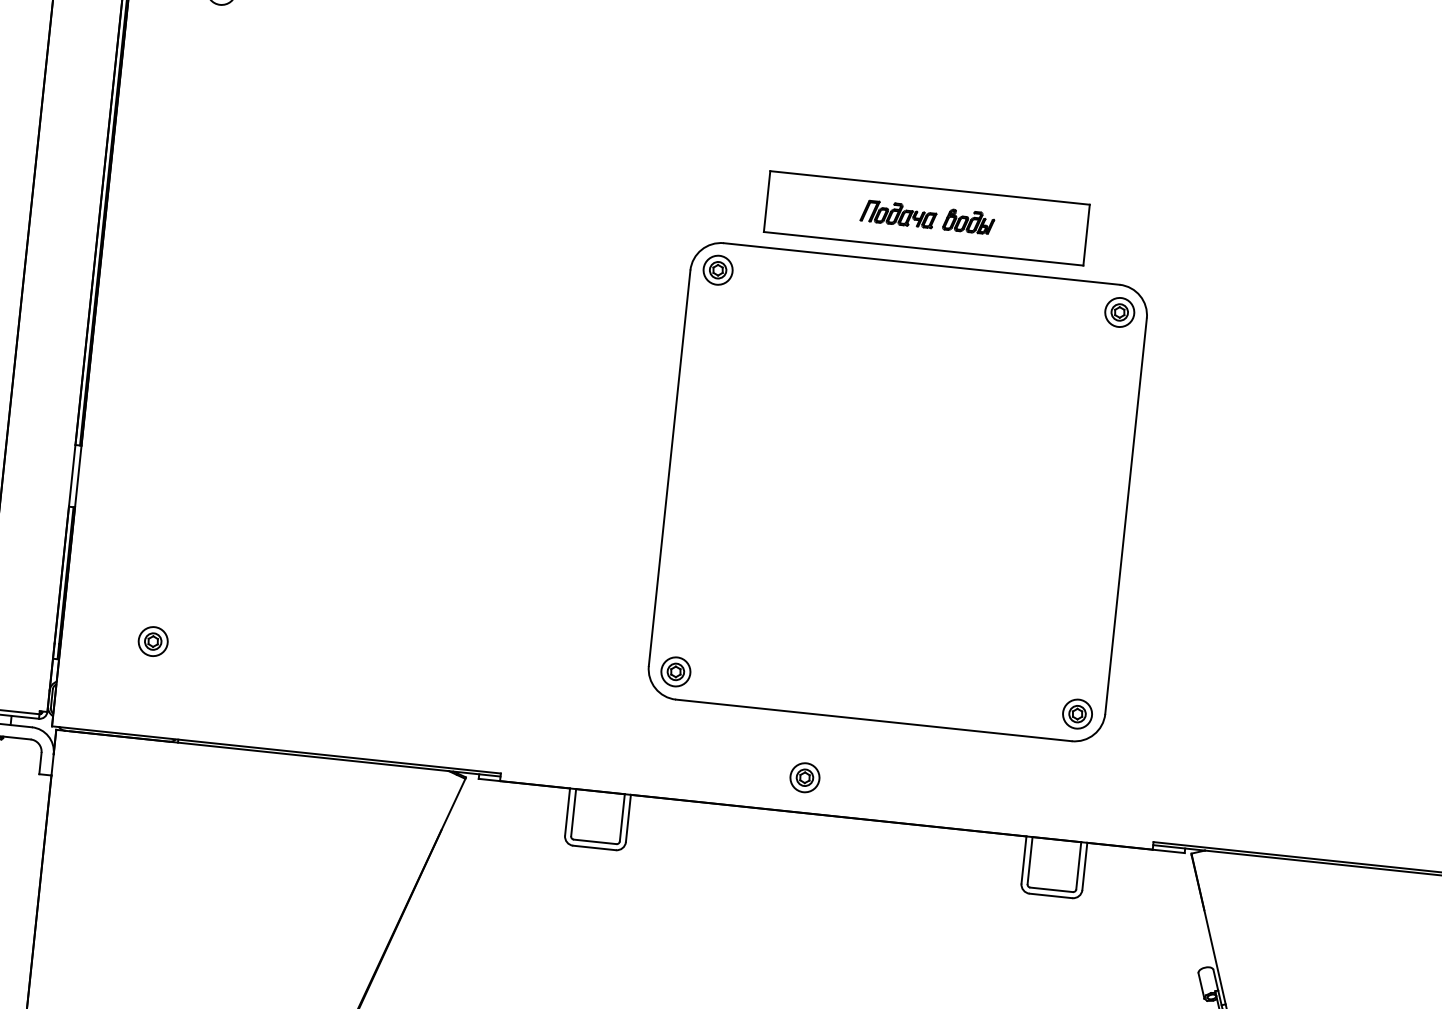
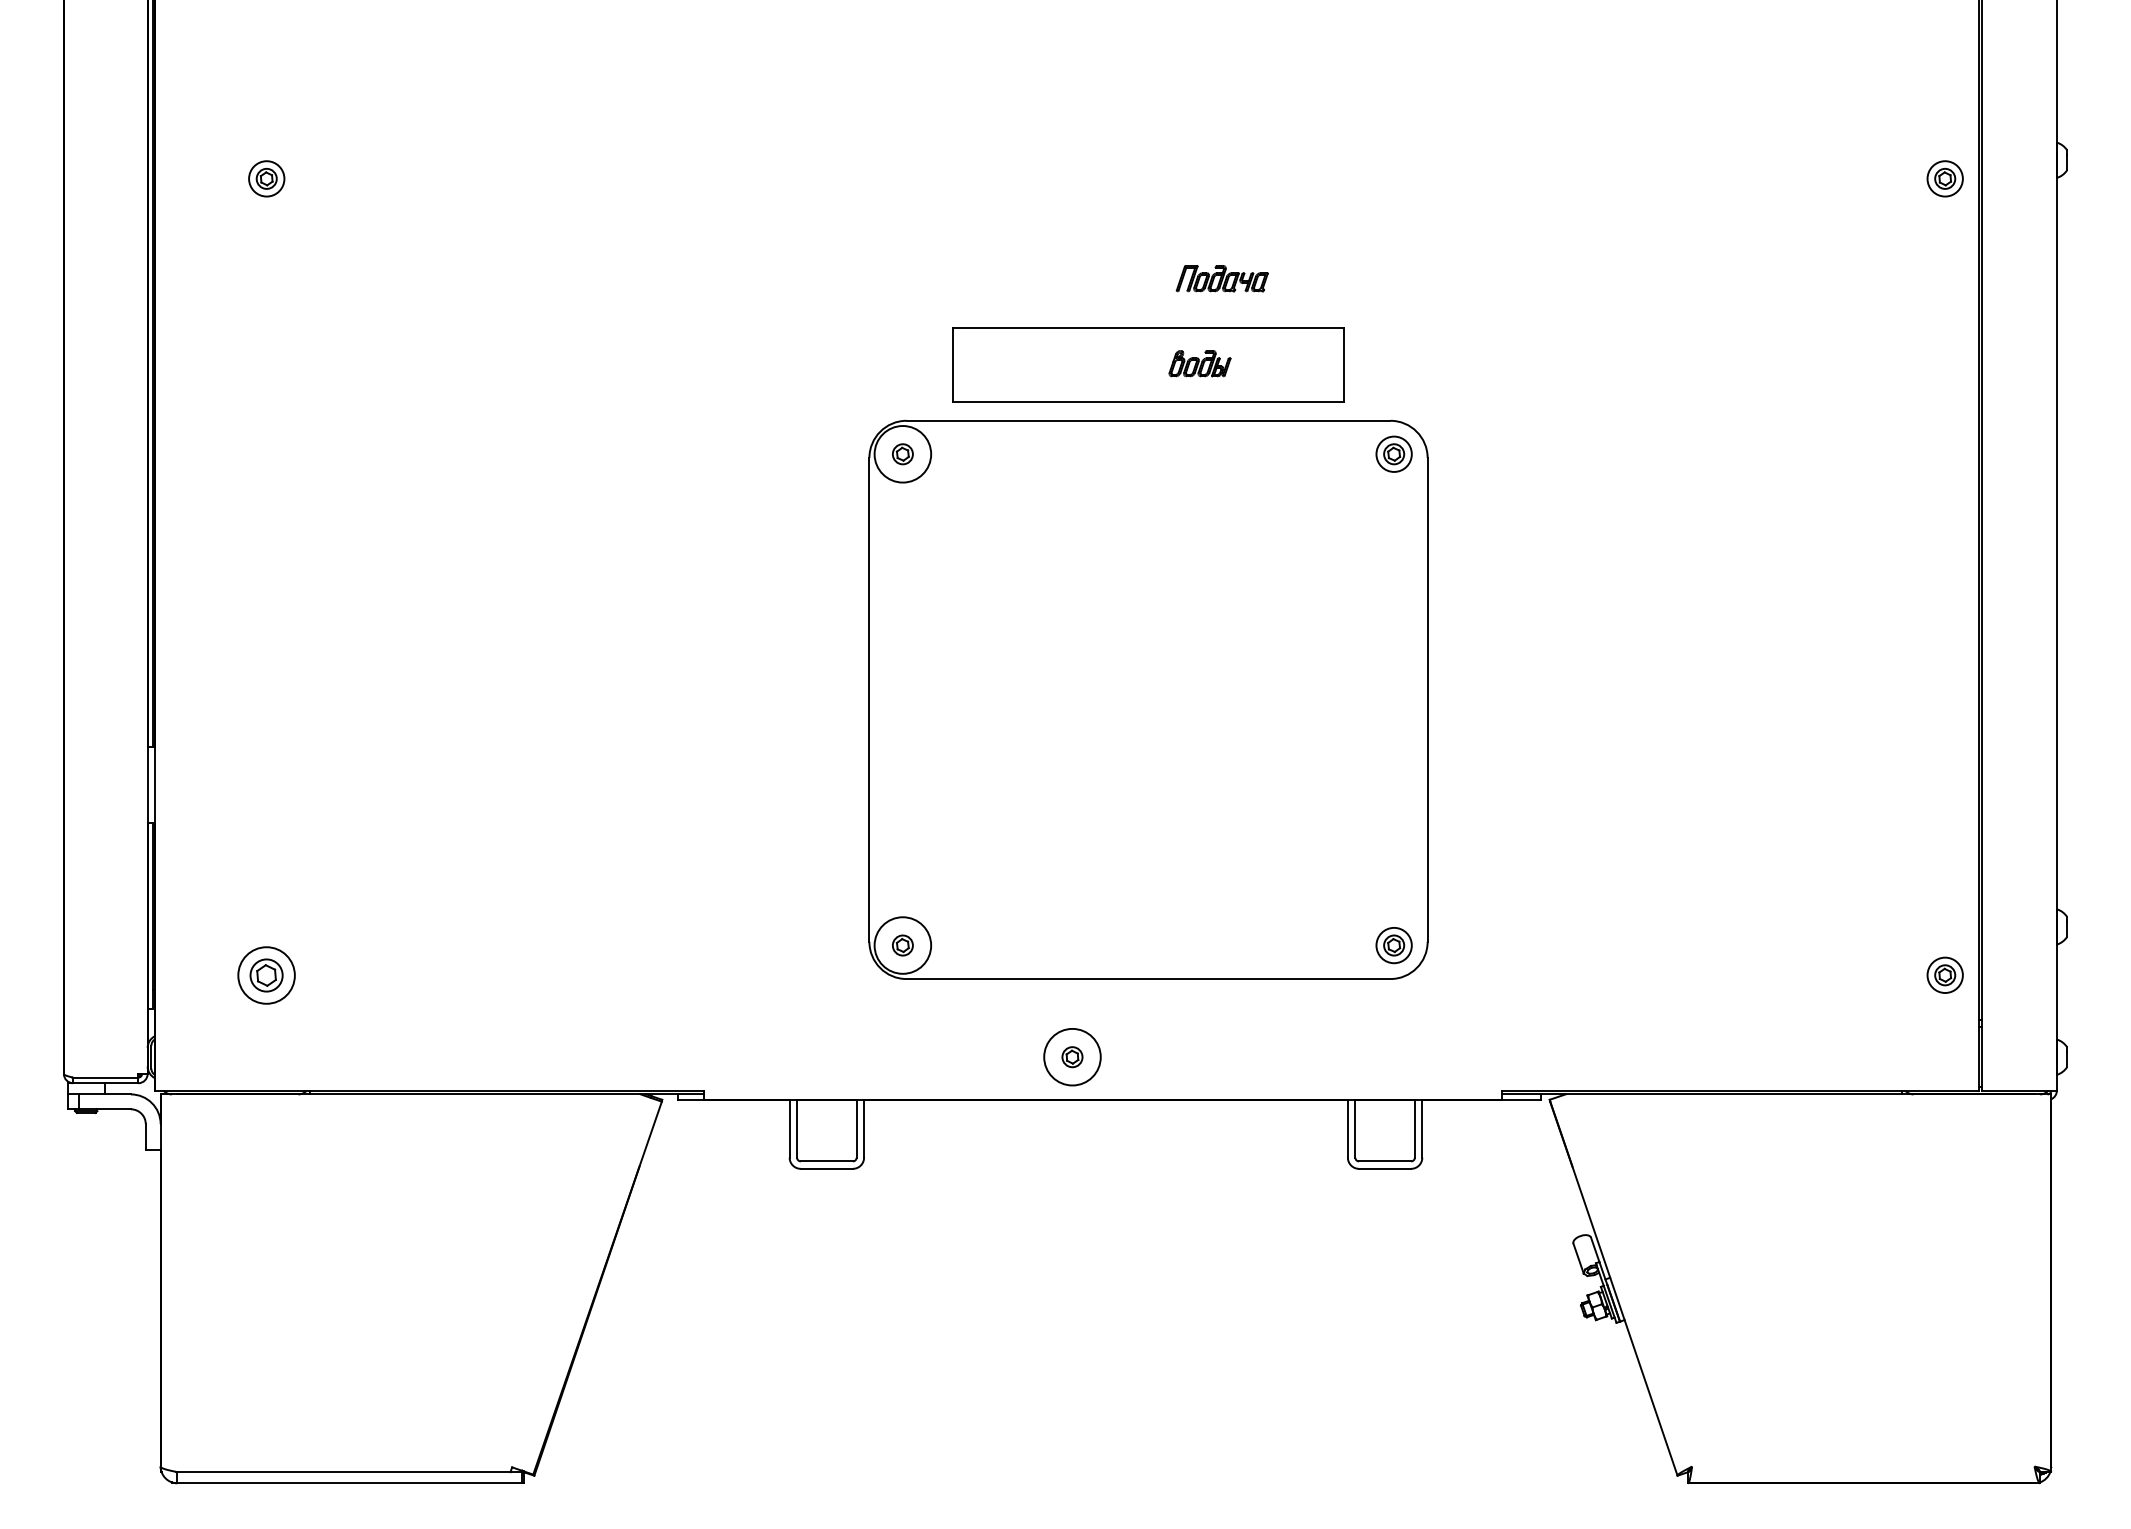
part: (898, 214) -> (1221, 278), moved
circle: (717, 269) -> (902, 453), size x1.6
part: (153, 640) -> (266, 974), size x1.6
circle: (675, 671) -> (902, 945), size x1.6
circle: (805, 777) -> (1072, 1056), size x1.6

